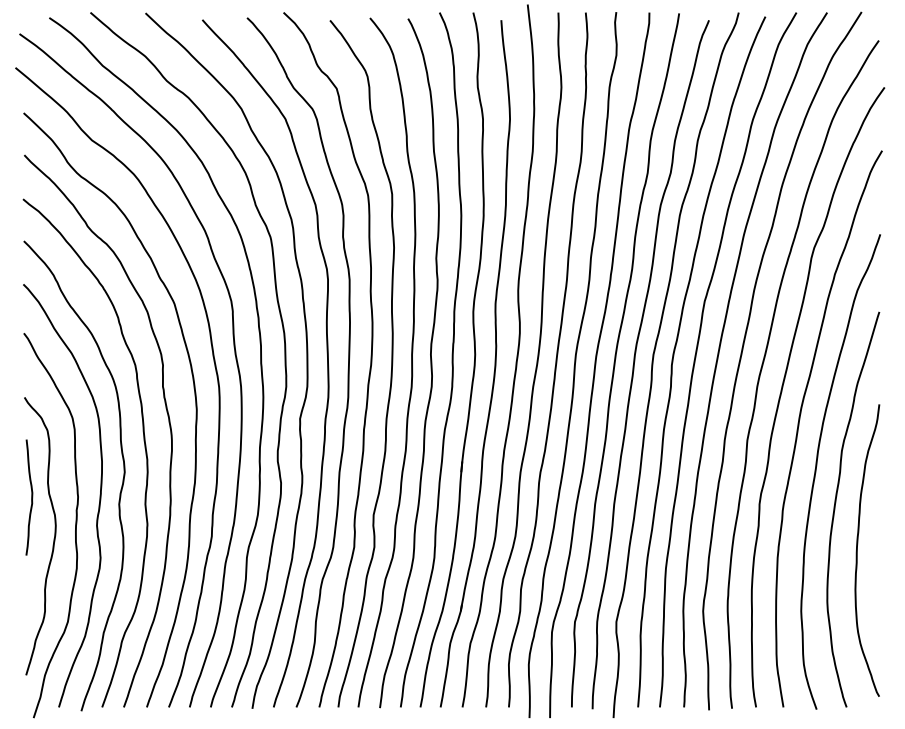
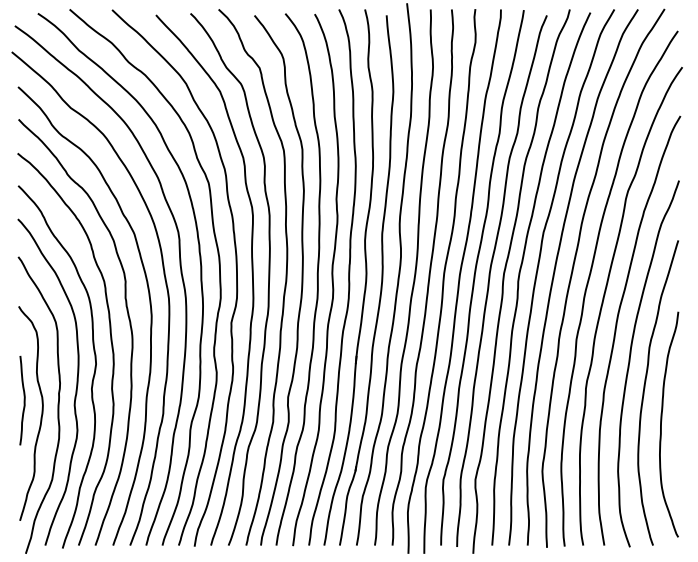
curve: (31, 497) -> (24, 400), moved

